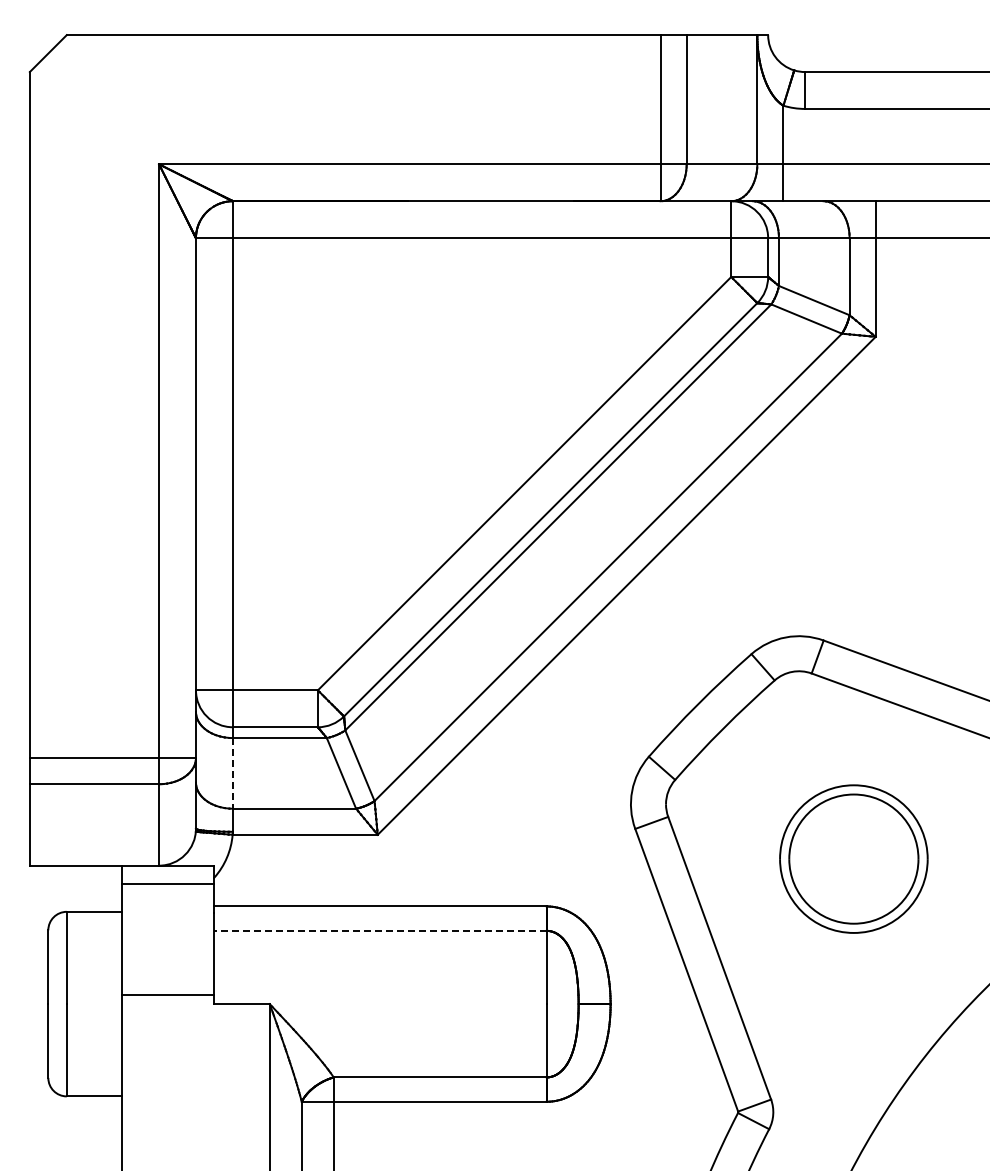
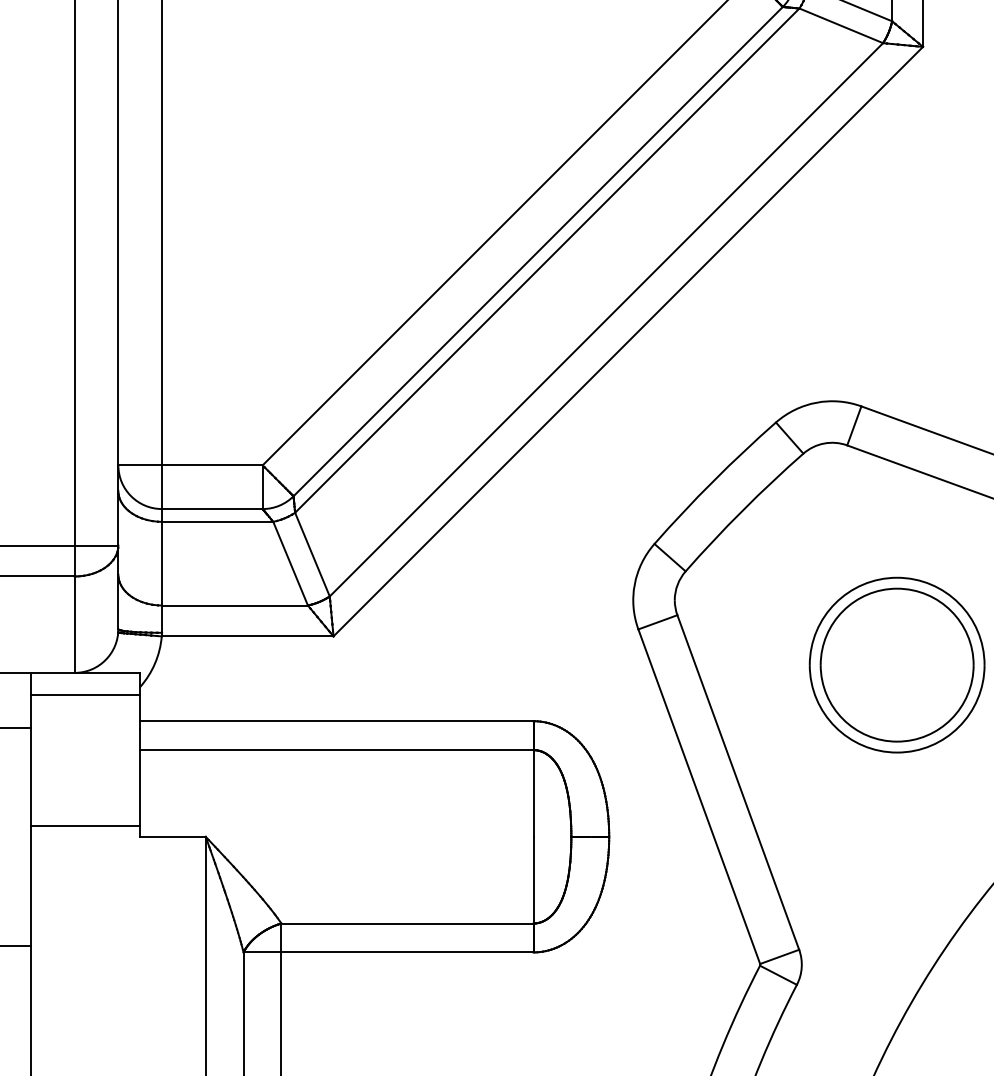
line: (232, 773) -> (161, 563), dashed -> solid
line: (380, 930) -> (336, 749), dashed -> solid

